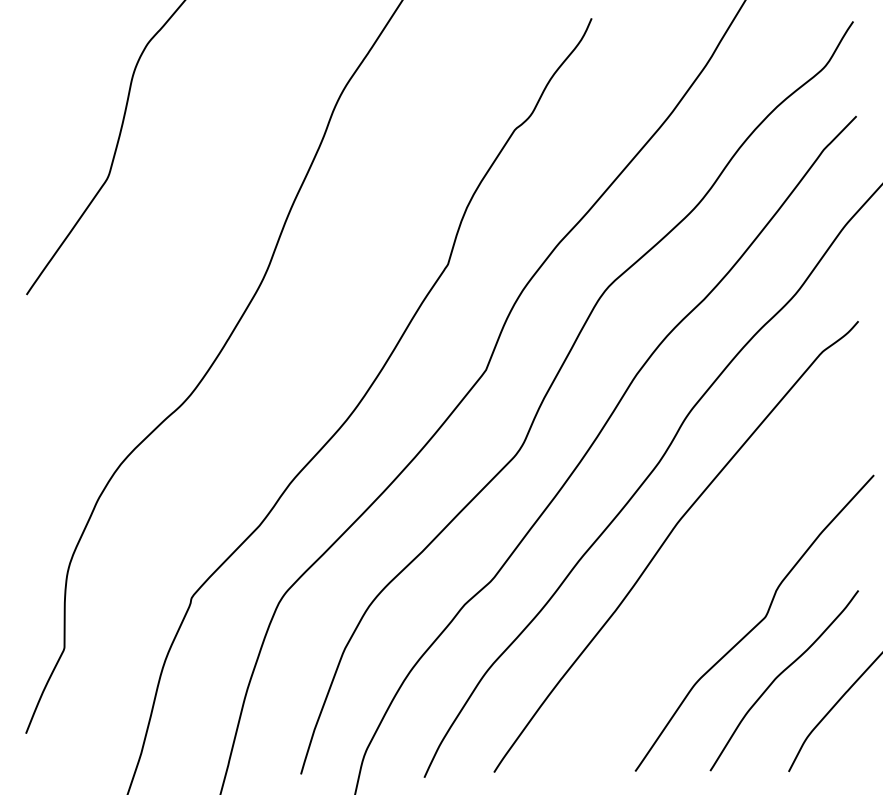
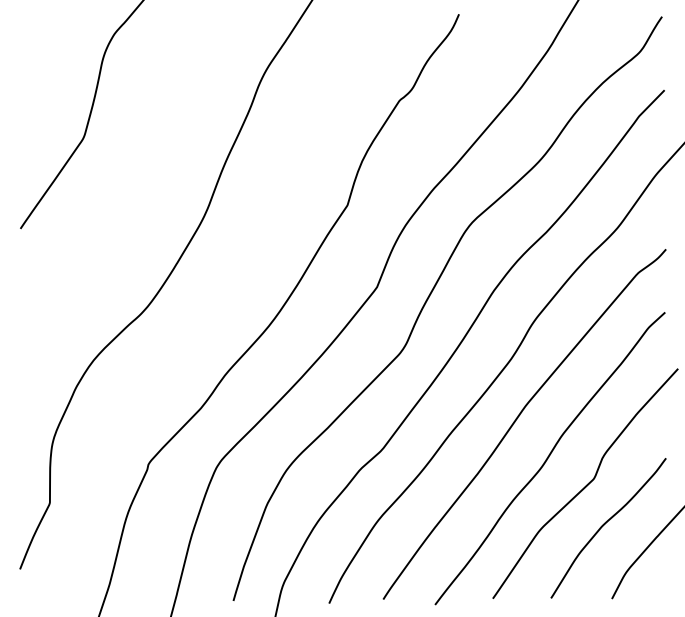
curve: (708, 589) -> (549, 457), added

